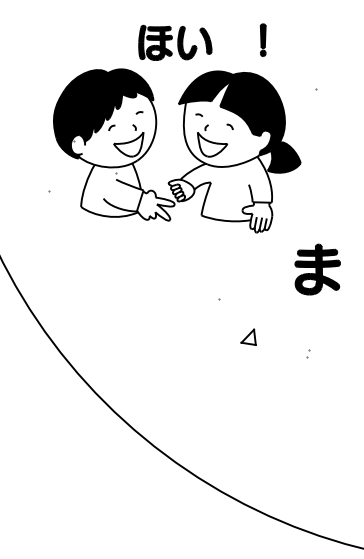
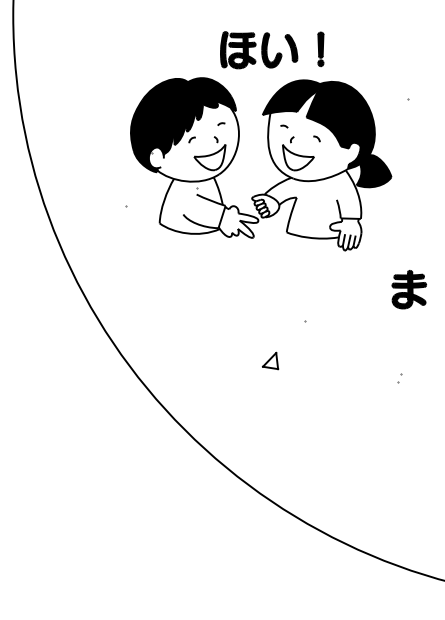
part: (262, 40) -> (320, 49), moved
part: (316, 269) -> (408, 289), size x0.71
part: (248, 336) -> (270, 360), moved

